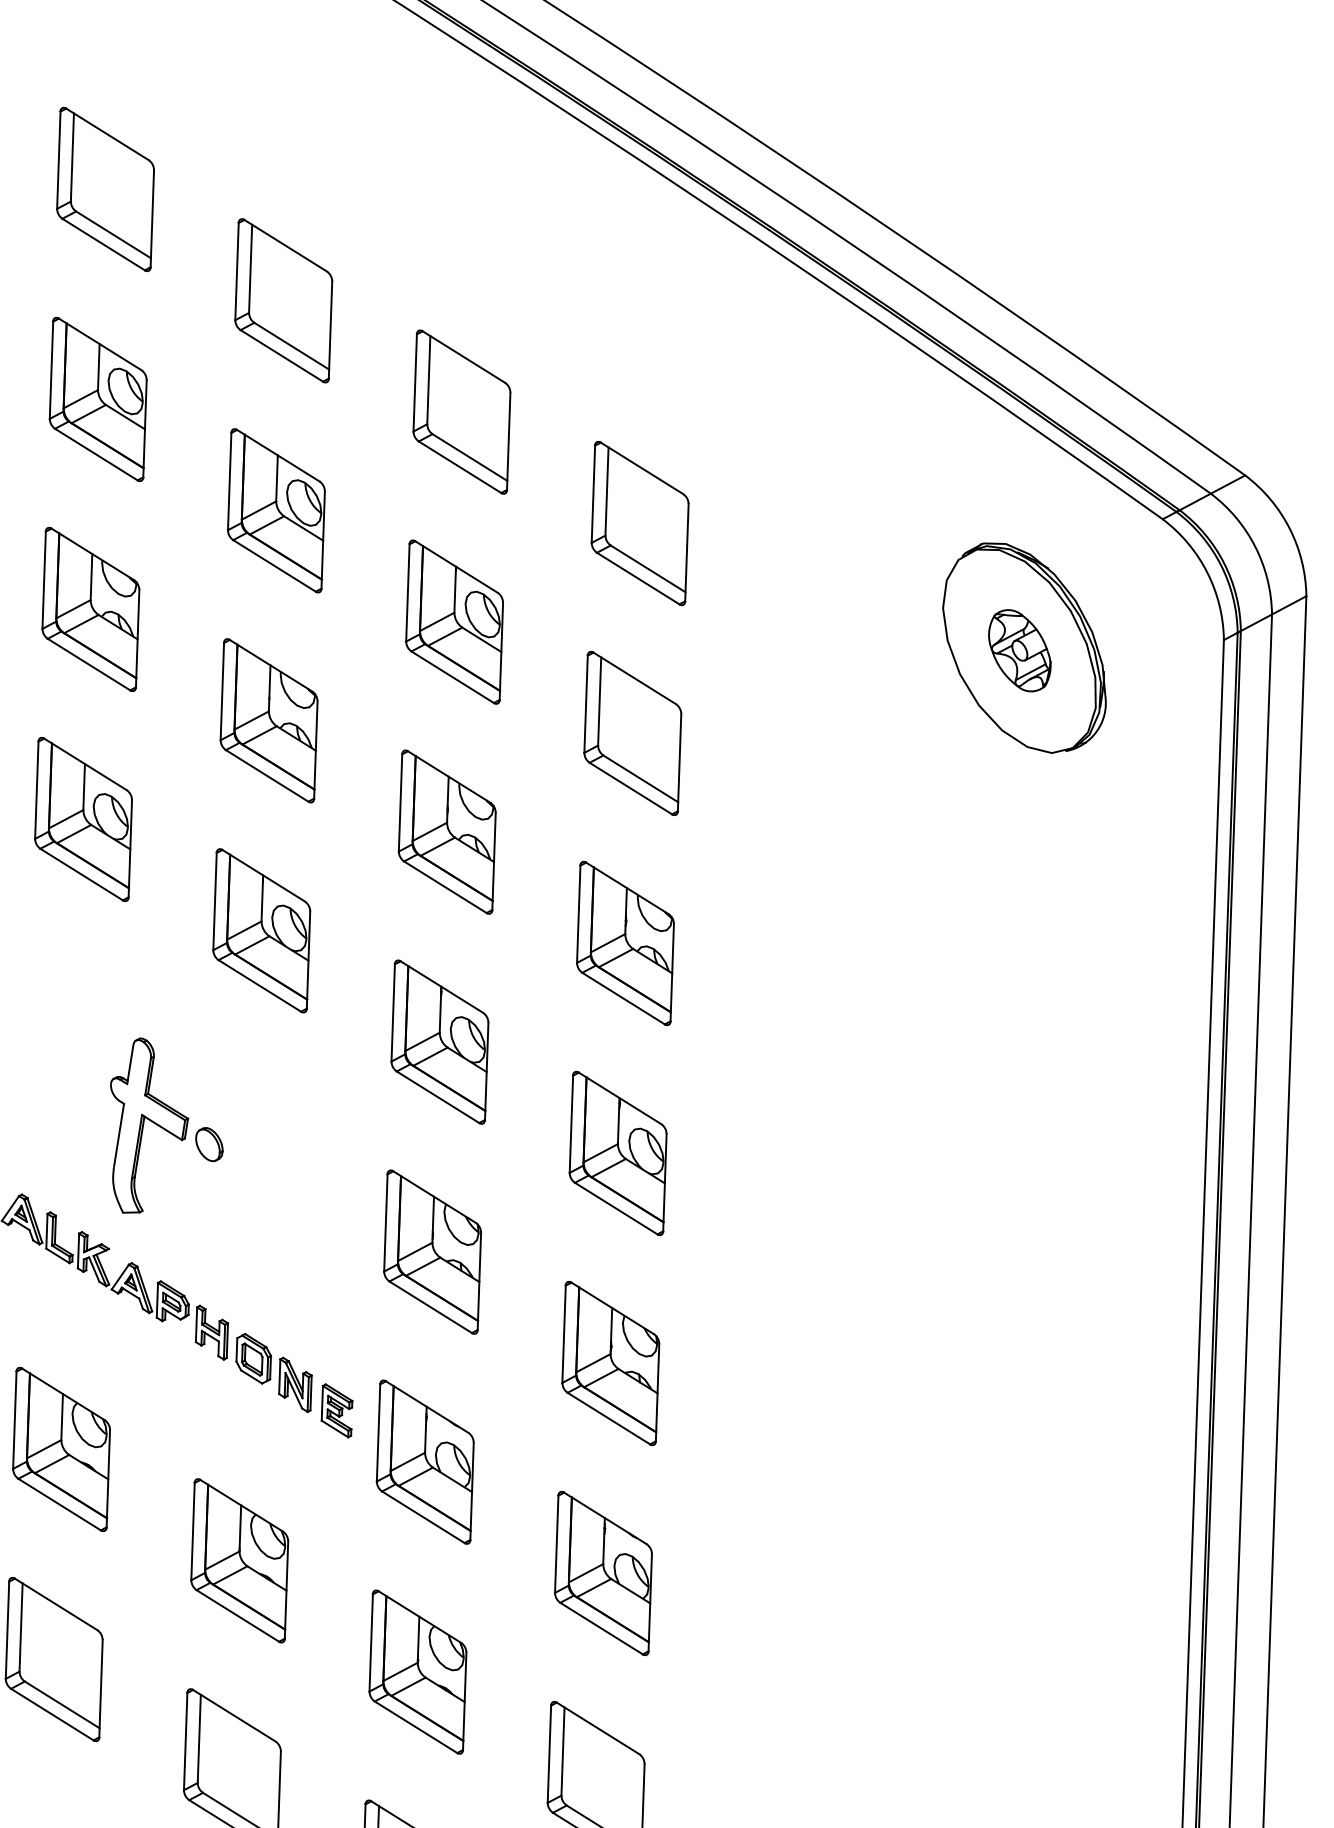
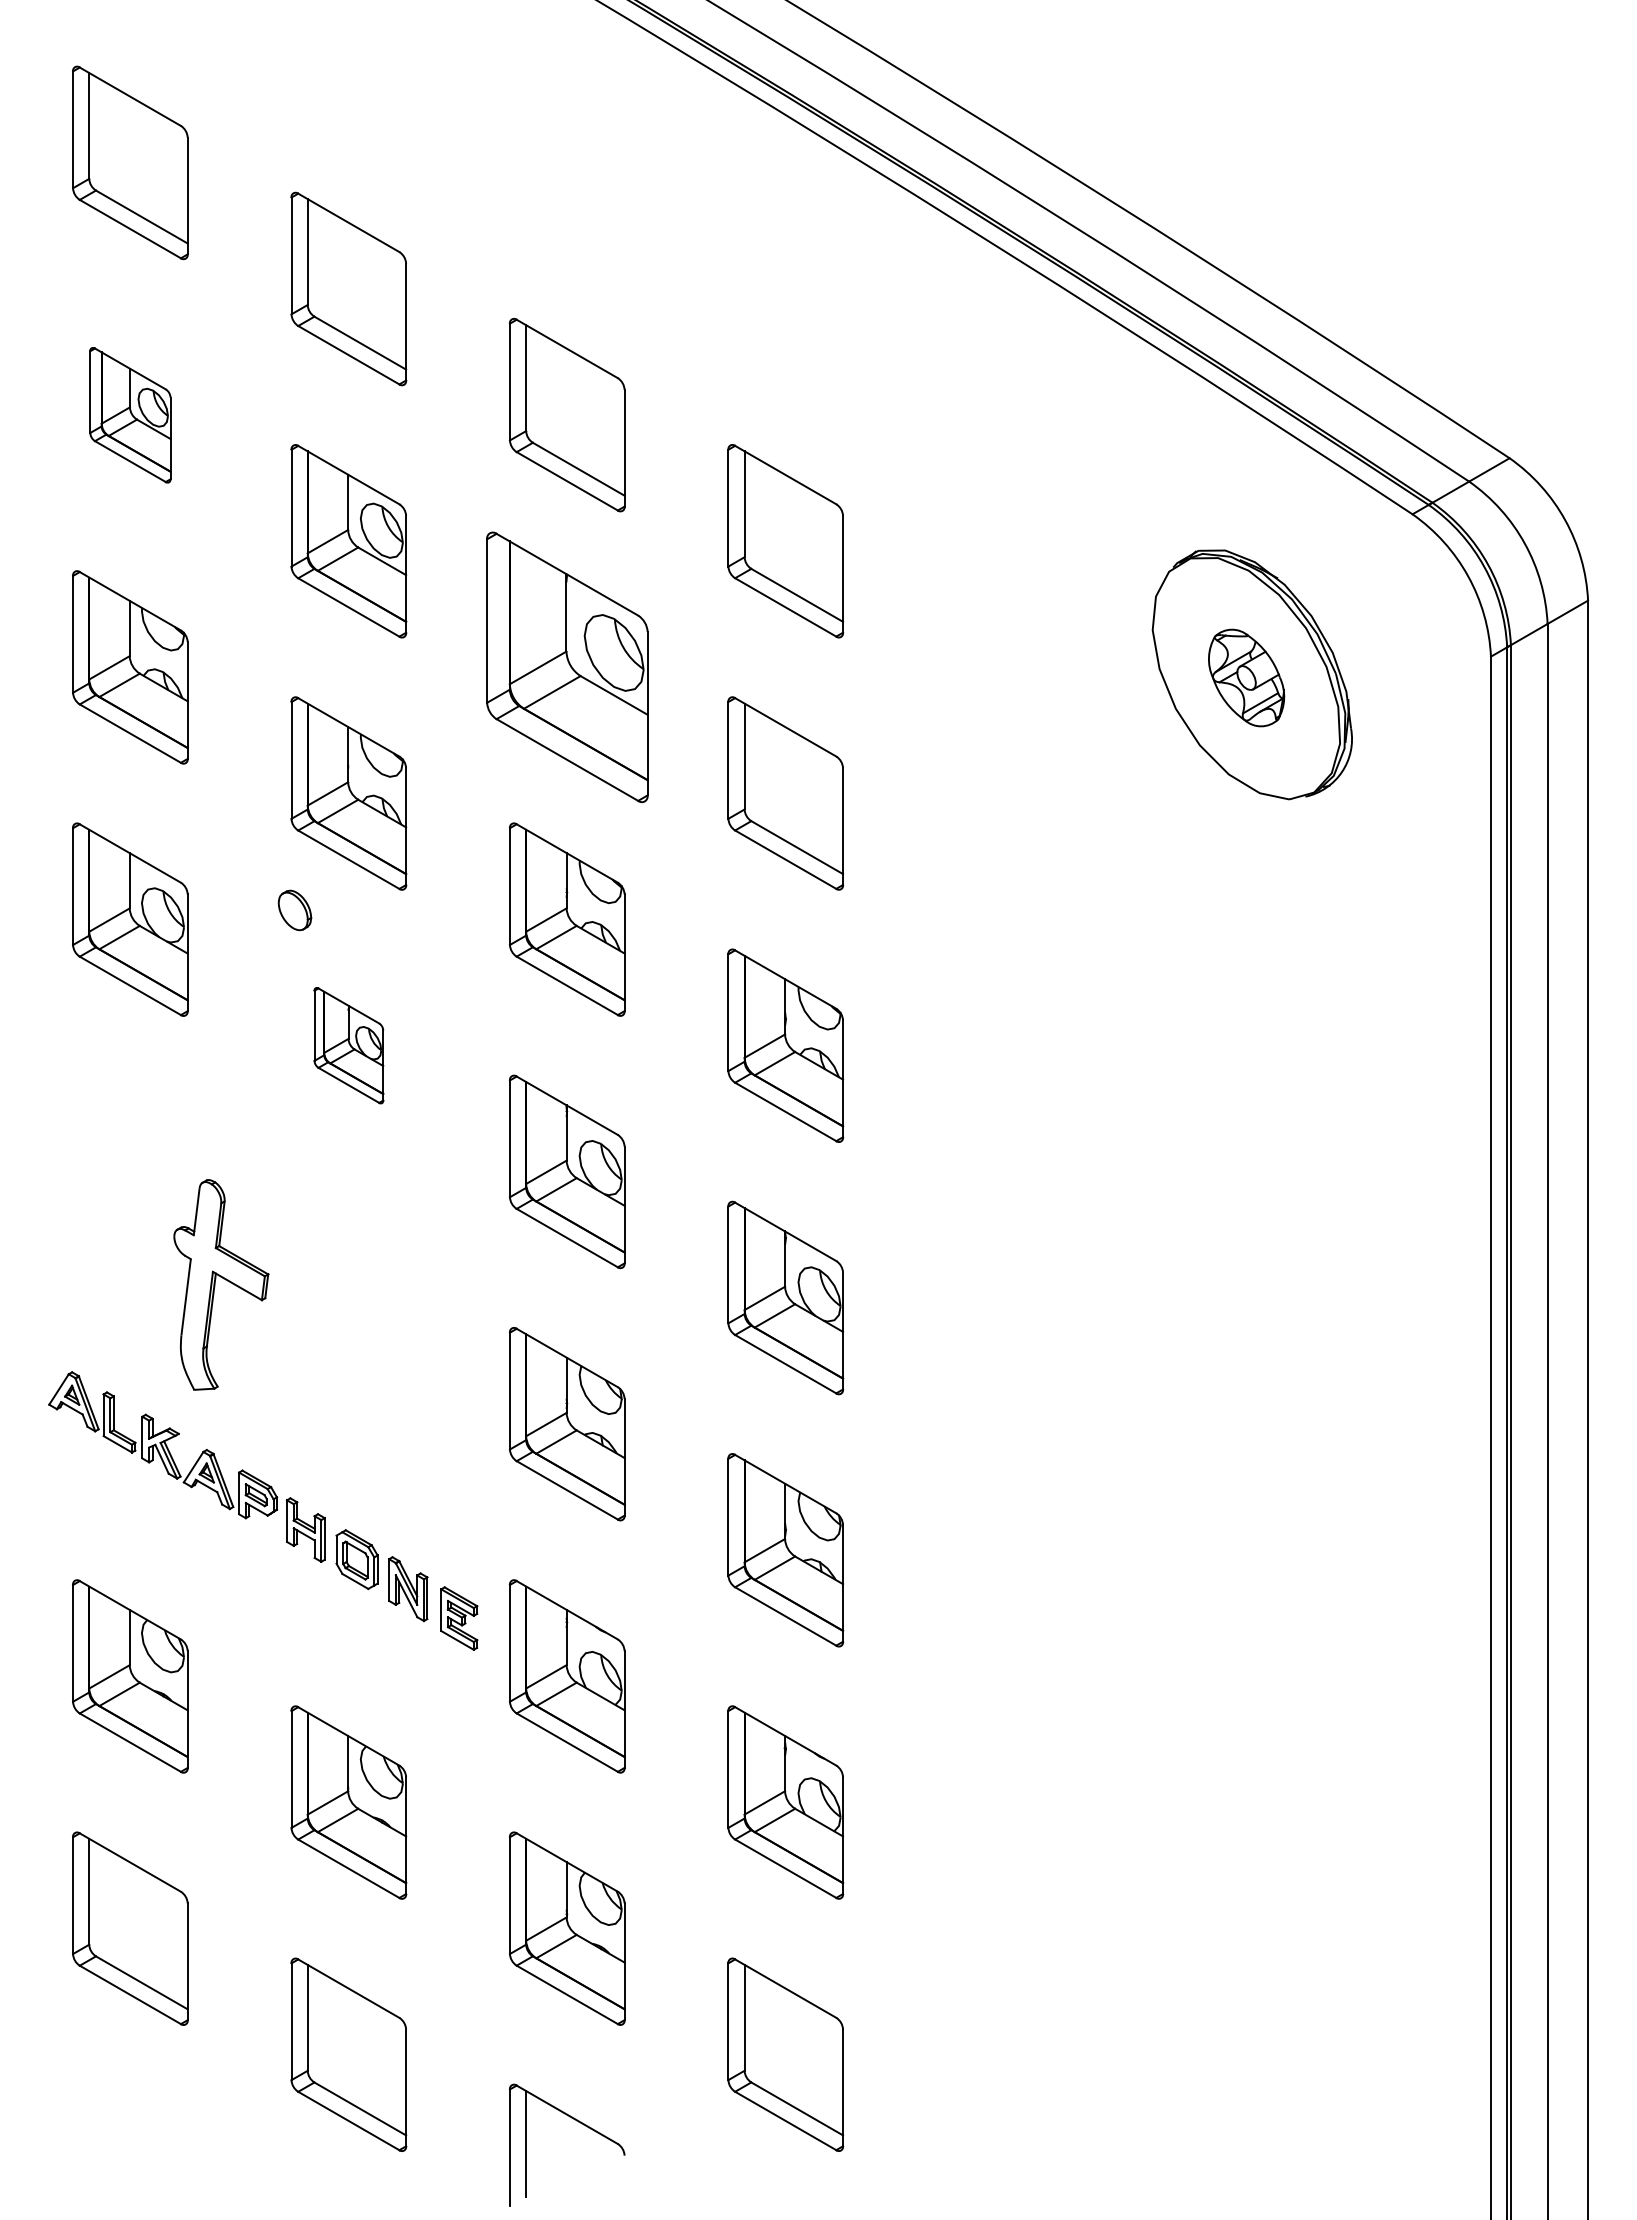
part: (98, 399) -> (130, 415), size x0.7
part: (453, 622) -> (566, 667), size x1.4
part: (261, 930) -> (348, 1045), size x0.6
part: (209, 1144) -> (294, 910), moved

